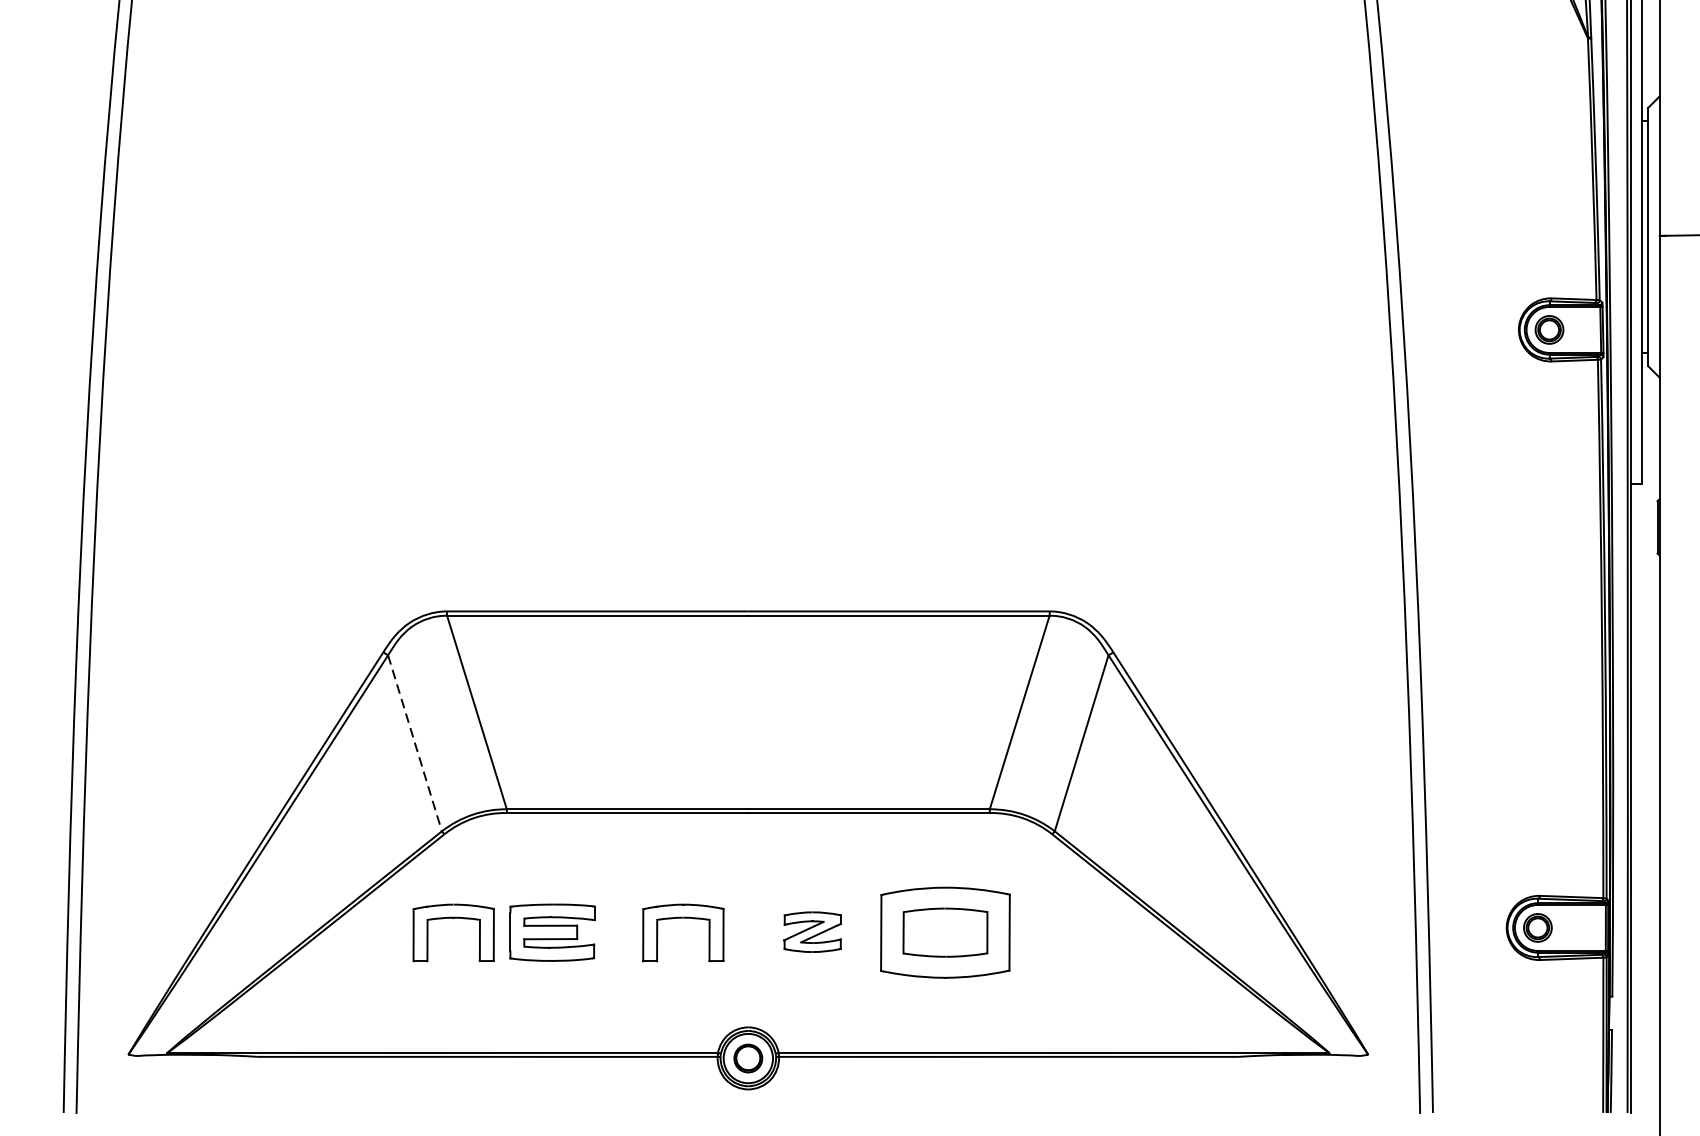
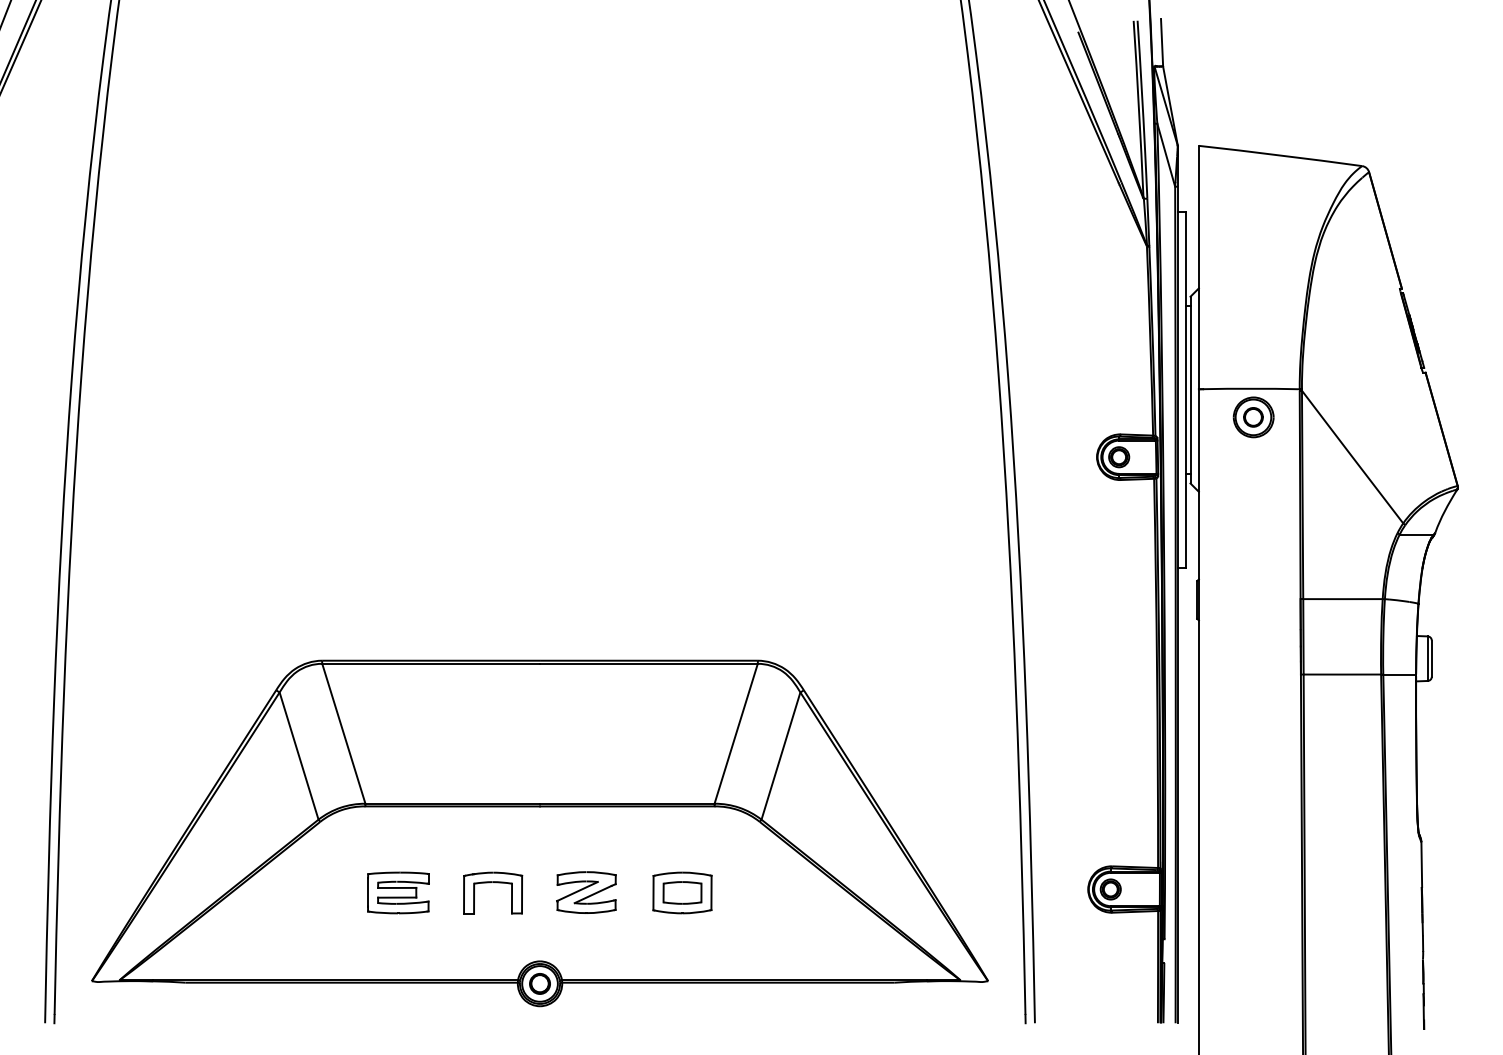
line: (415, 743) -> (299, 756), dashed -> solid
part: (457, 919) -> (329, 883), removed
part: (812, 932) -> (586, 892), size x1.43
part: (945, 932) -> (682, 892), size x0.62

